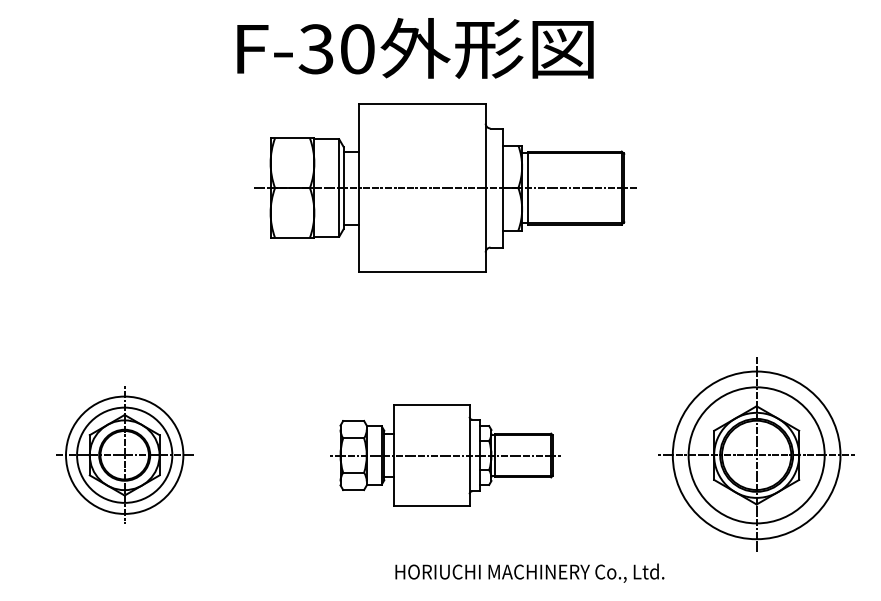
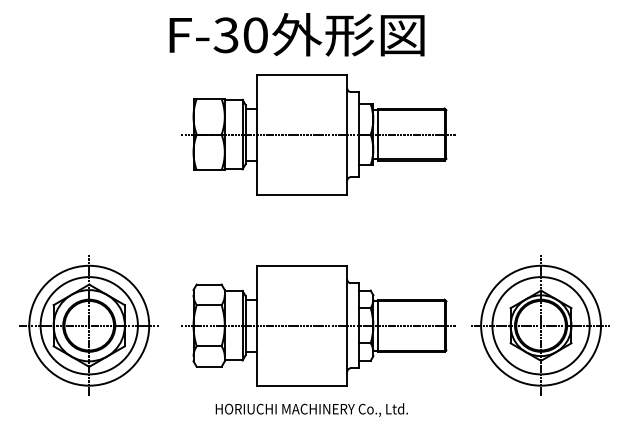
part: (123, 455) -> (88, 325), size x1.43
part: (445, 455) -> (318, 325), size x1.67
text: (529, 572) -> (311, 409), moved

